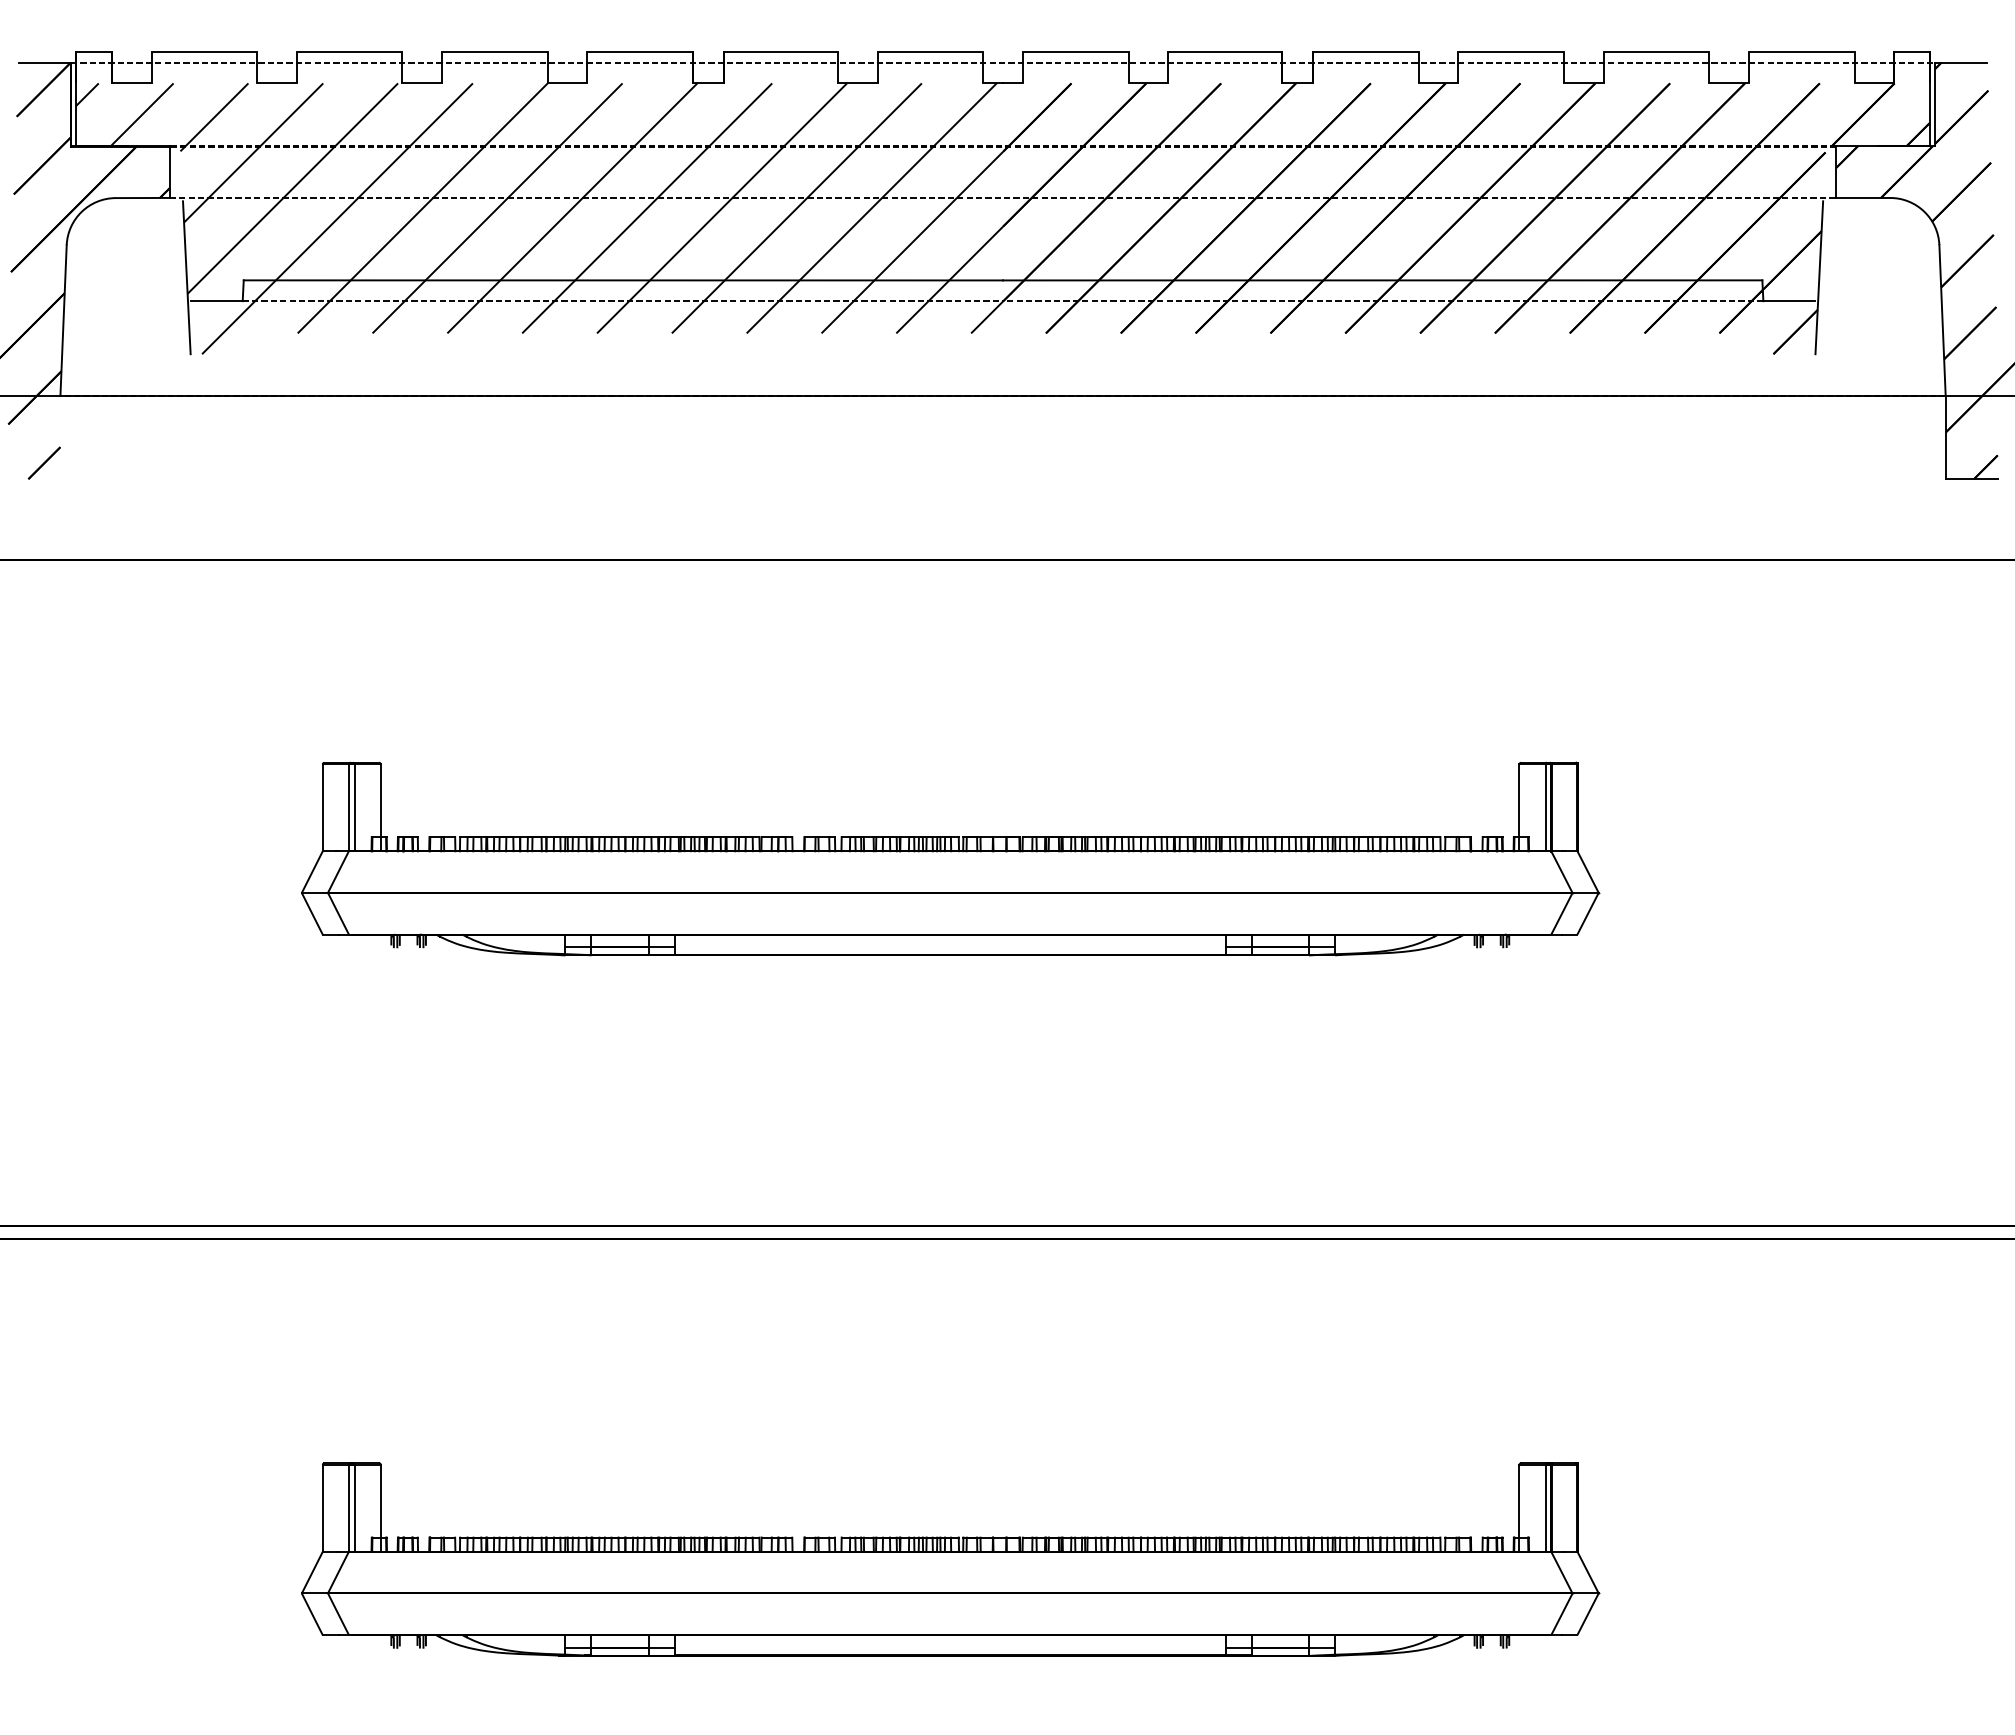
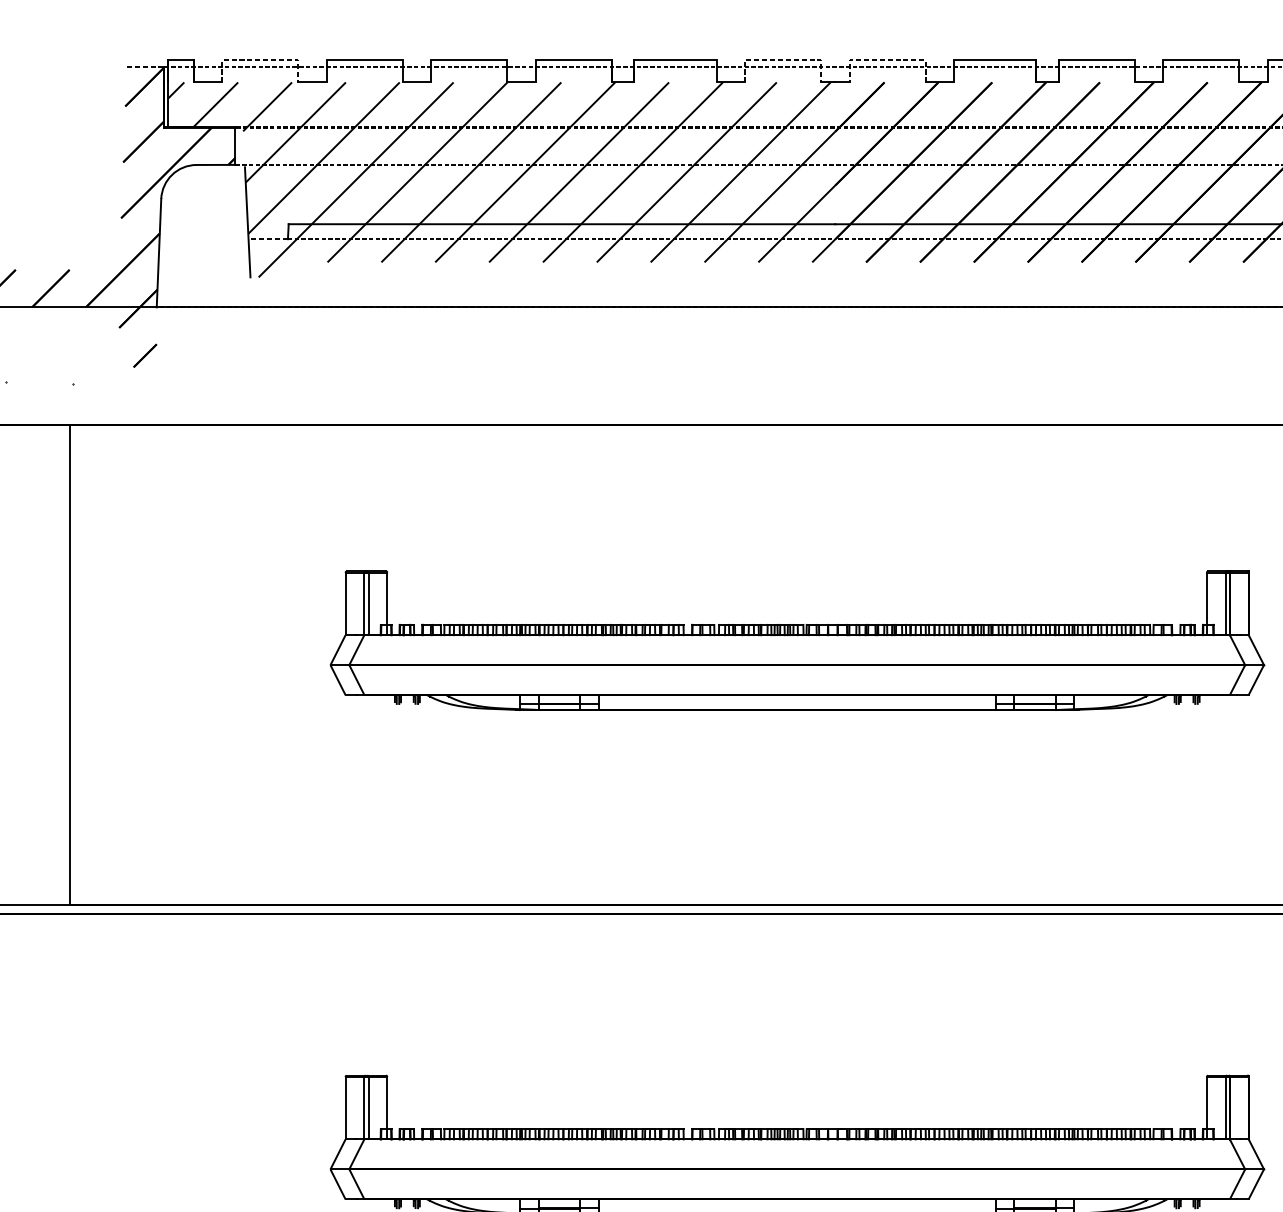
line: (204, 52) -> (260, 60), solid -> dashed
line: (930, 52) -> (783, 60), solid -> dashed
line: (1075, 52) -> (887, 60), solid -> dashed
line: (45, 62) -> (146, 67), solid -> dashed
line: (216, 301) -> (269, 239), solid -> dashed

